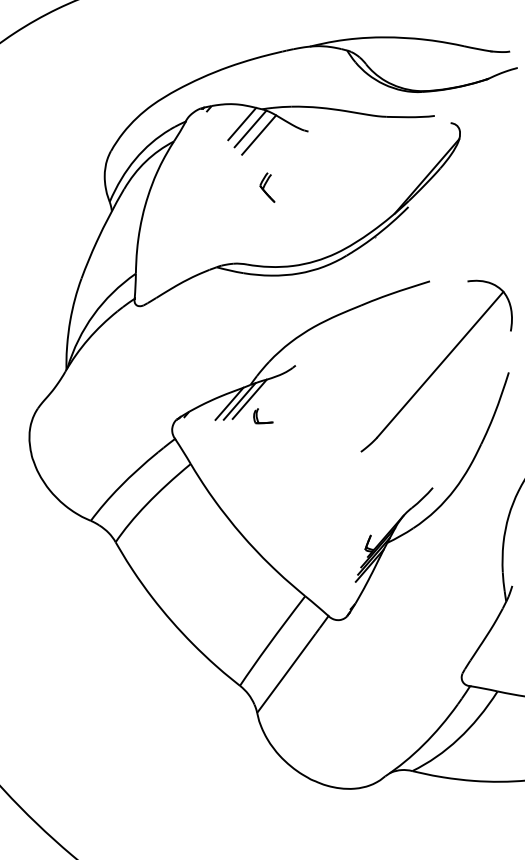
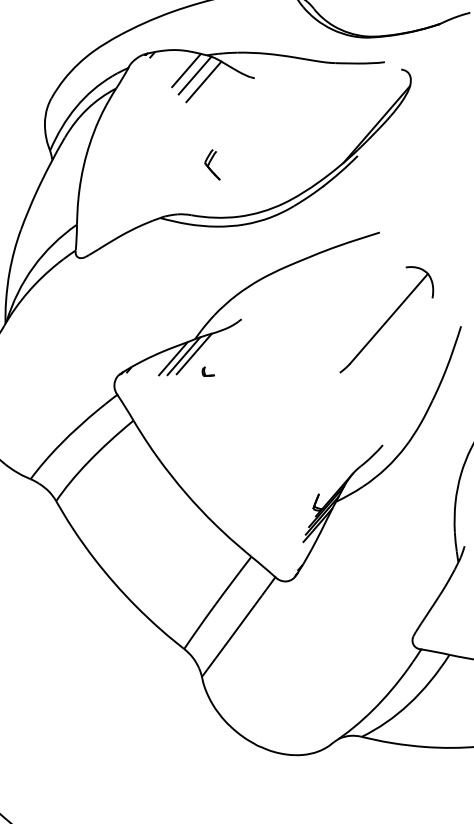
part: (267, 187) -> (212, 164), moved
part: (436, 365) -> (386, 319), size x0.6
part: (263, 416) -> (208, 371), size x0.6

